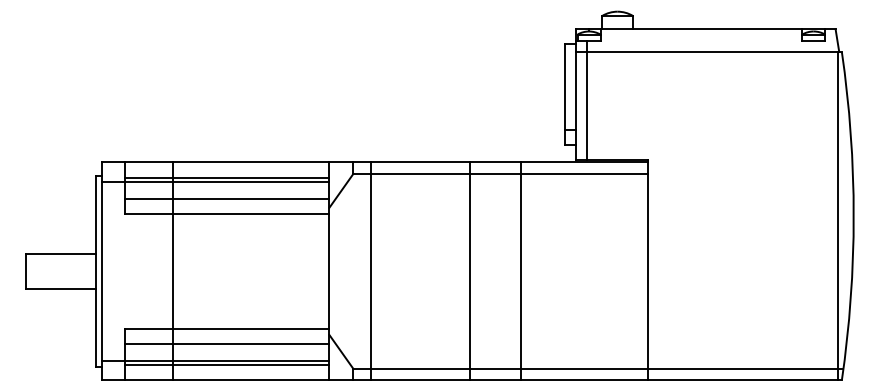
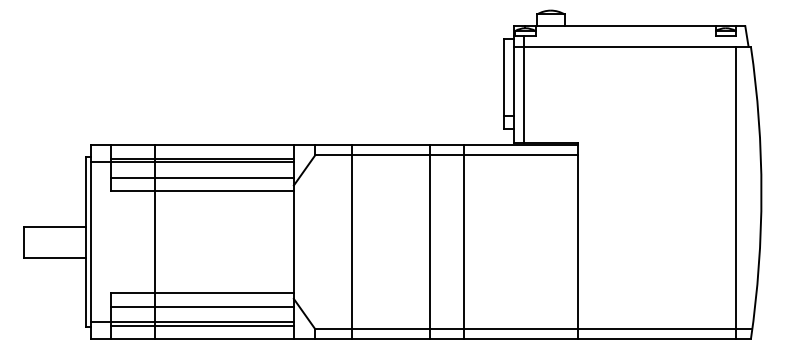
line: (836, 215) -> (735, 192), moved
line: (371, 271) -> (352, 242), moved
line: (470, 271) -> (430, 242), moved

